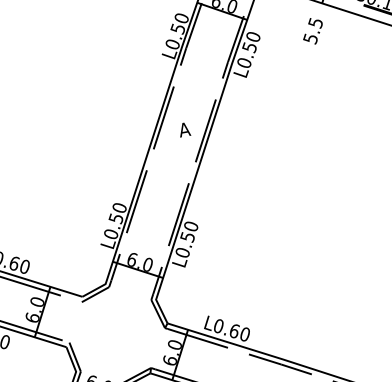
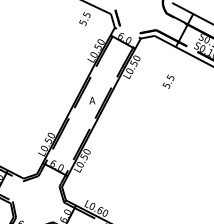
text: (312, 30) -> (168, 81), moved

